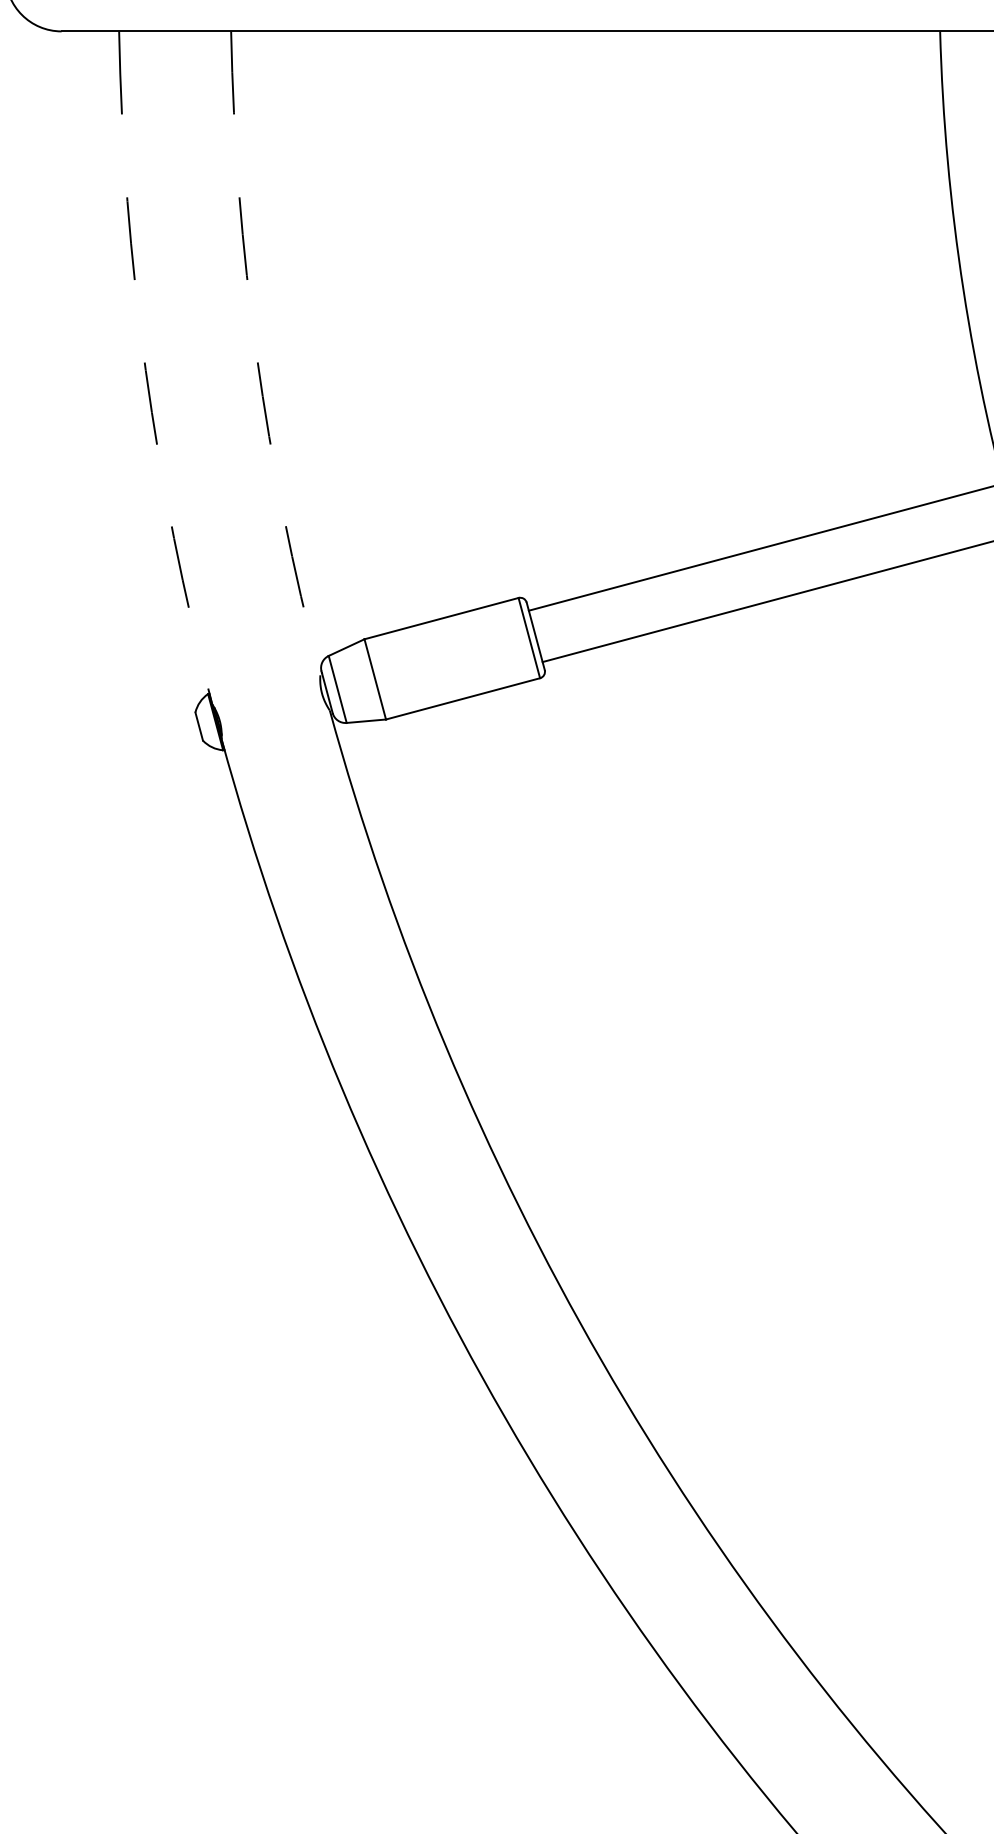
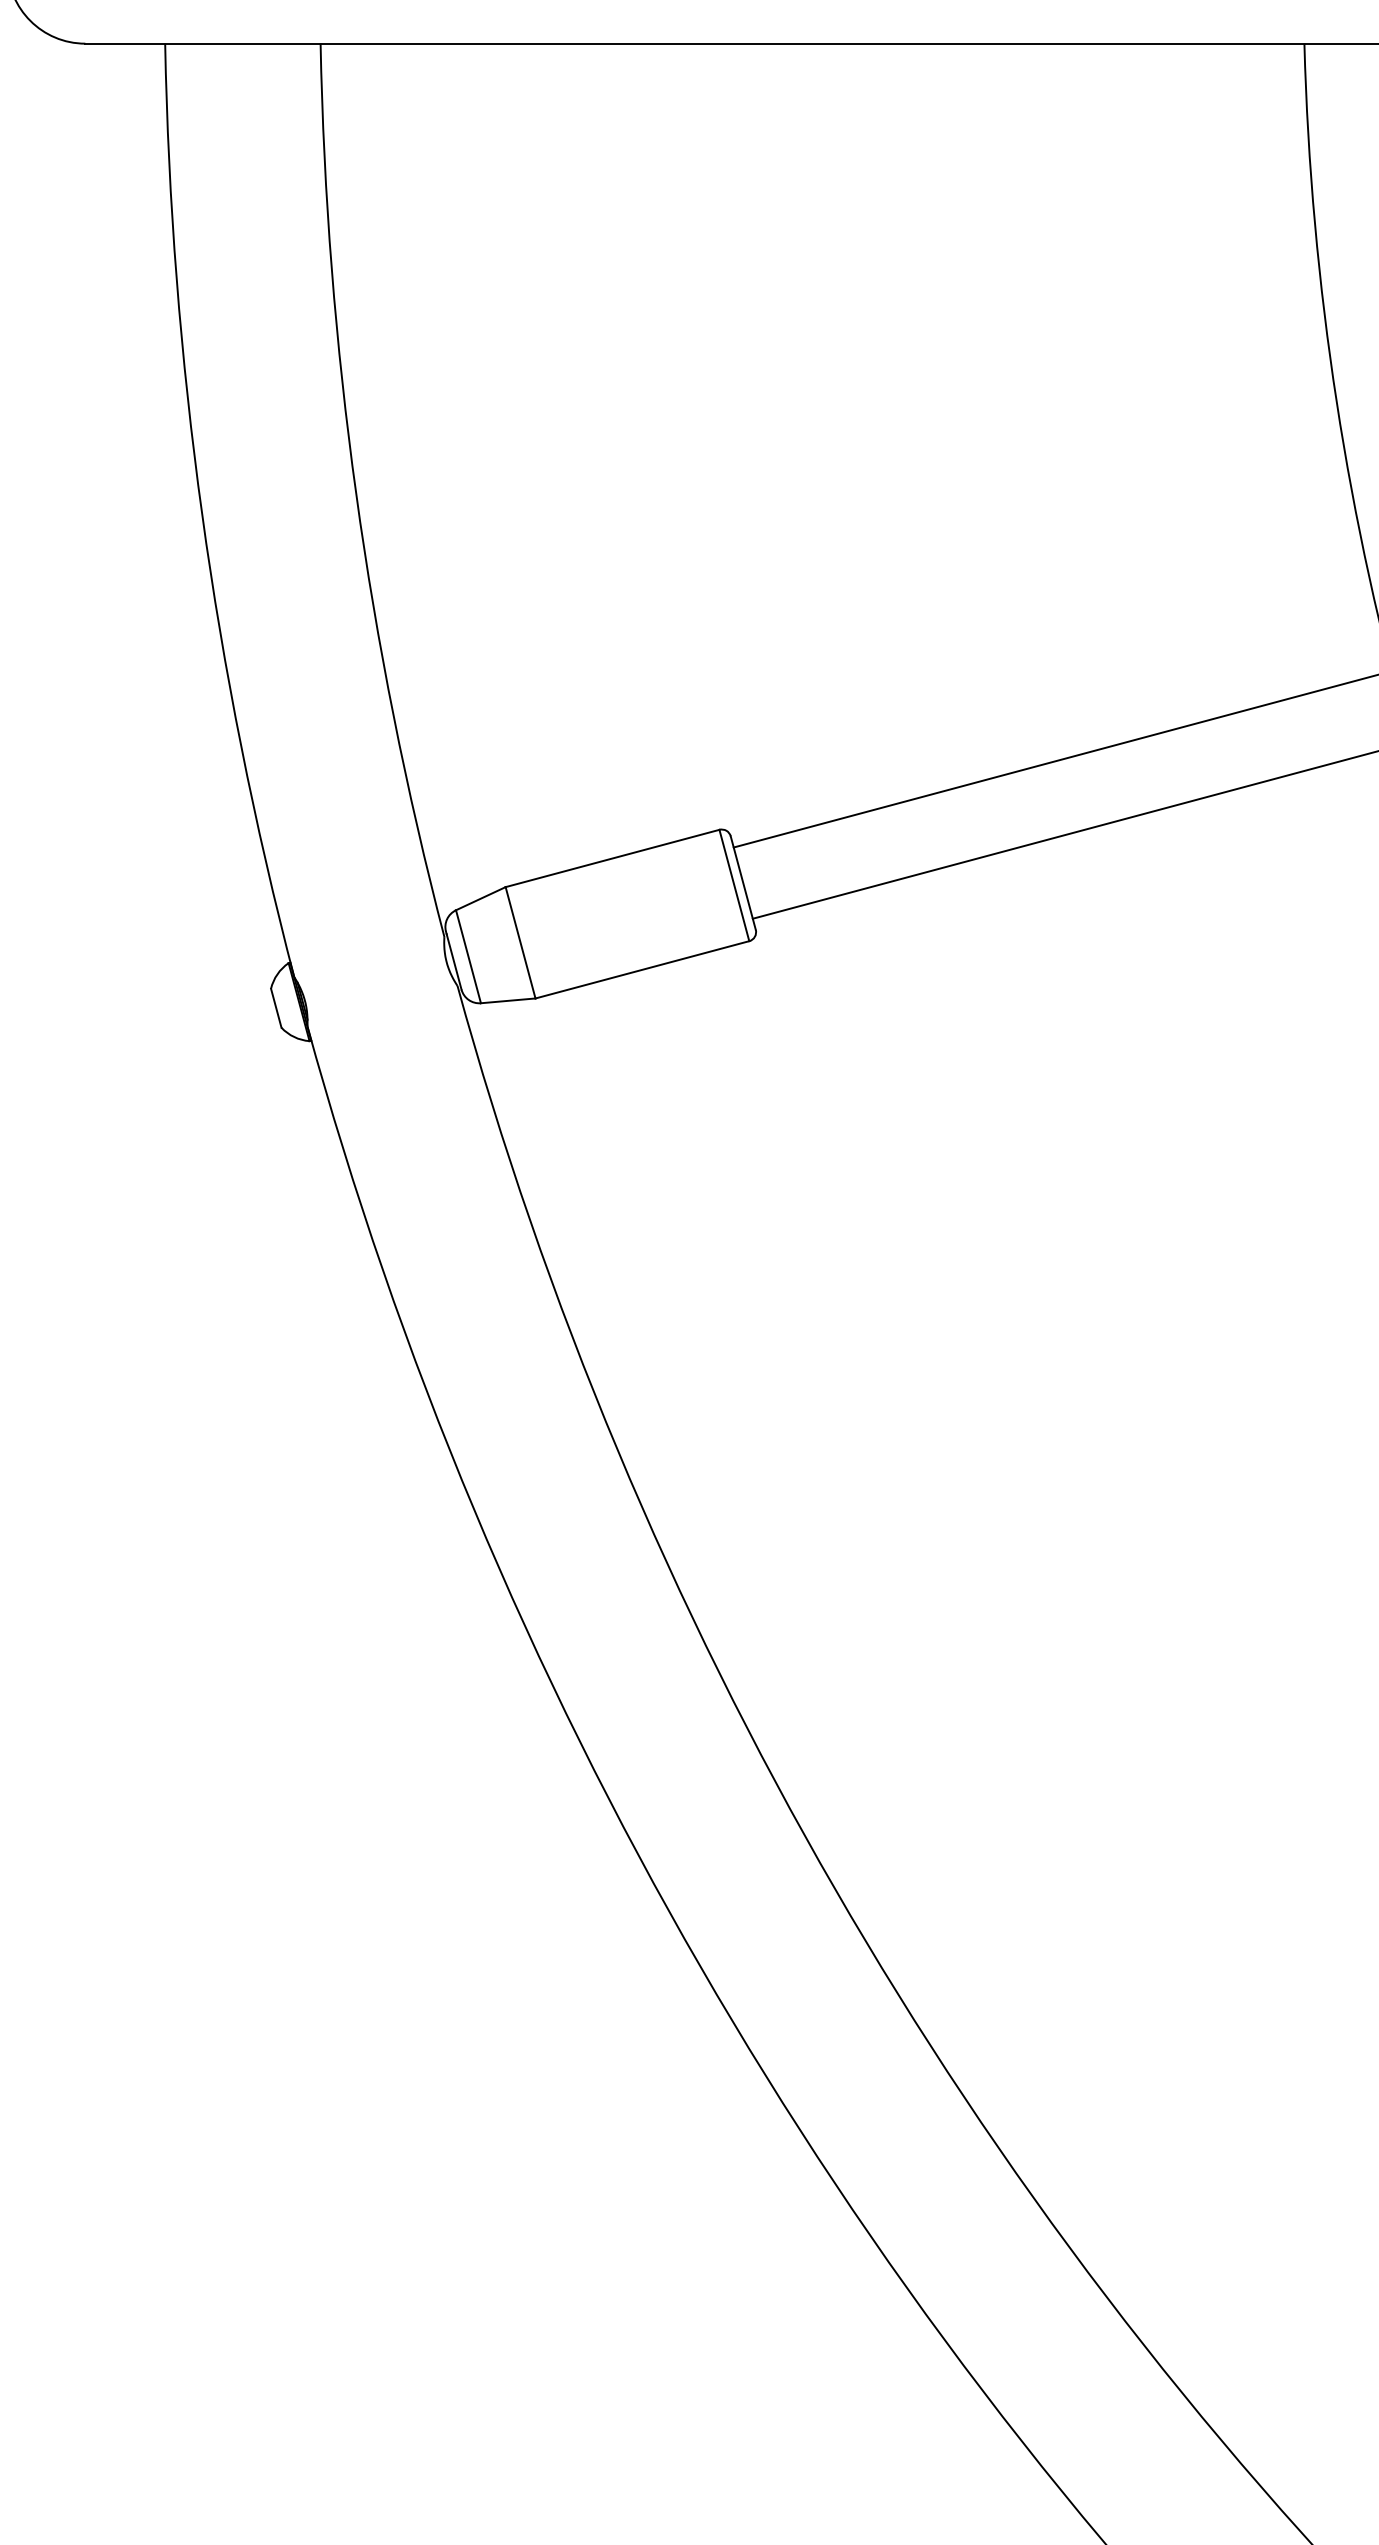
arc: (256, 356) -> (355, 494), dashed -> solid
arc: (145, 370) -> (201, 514), dashed -> solid

